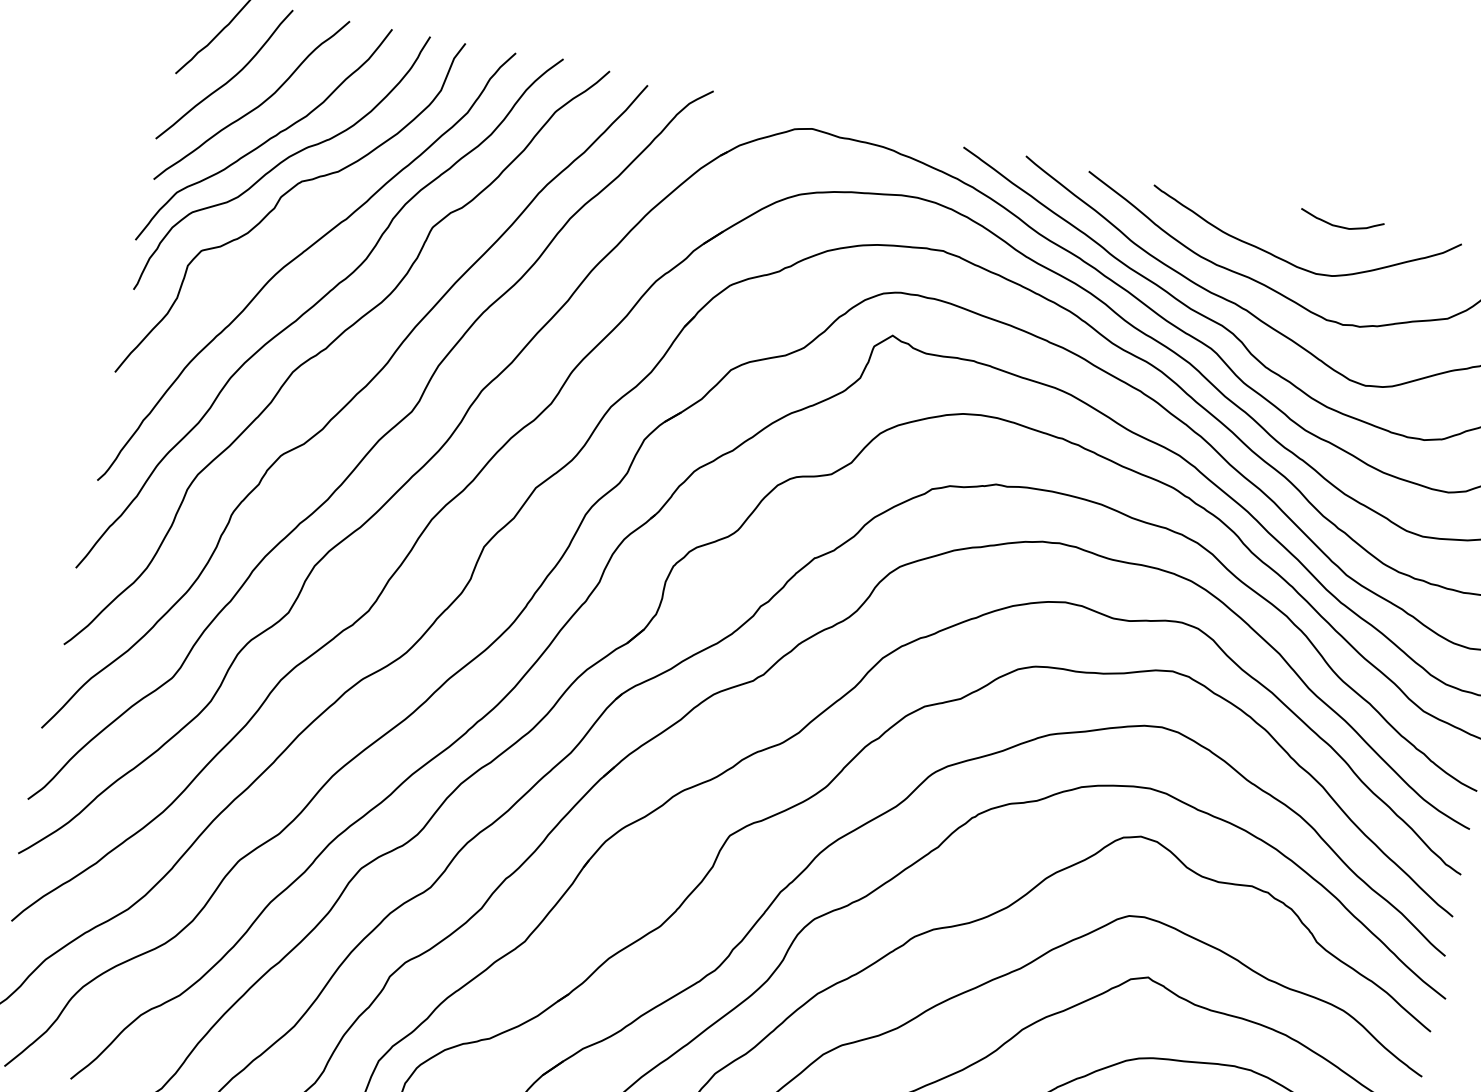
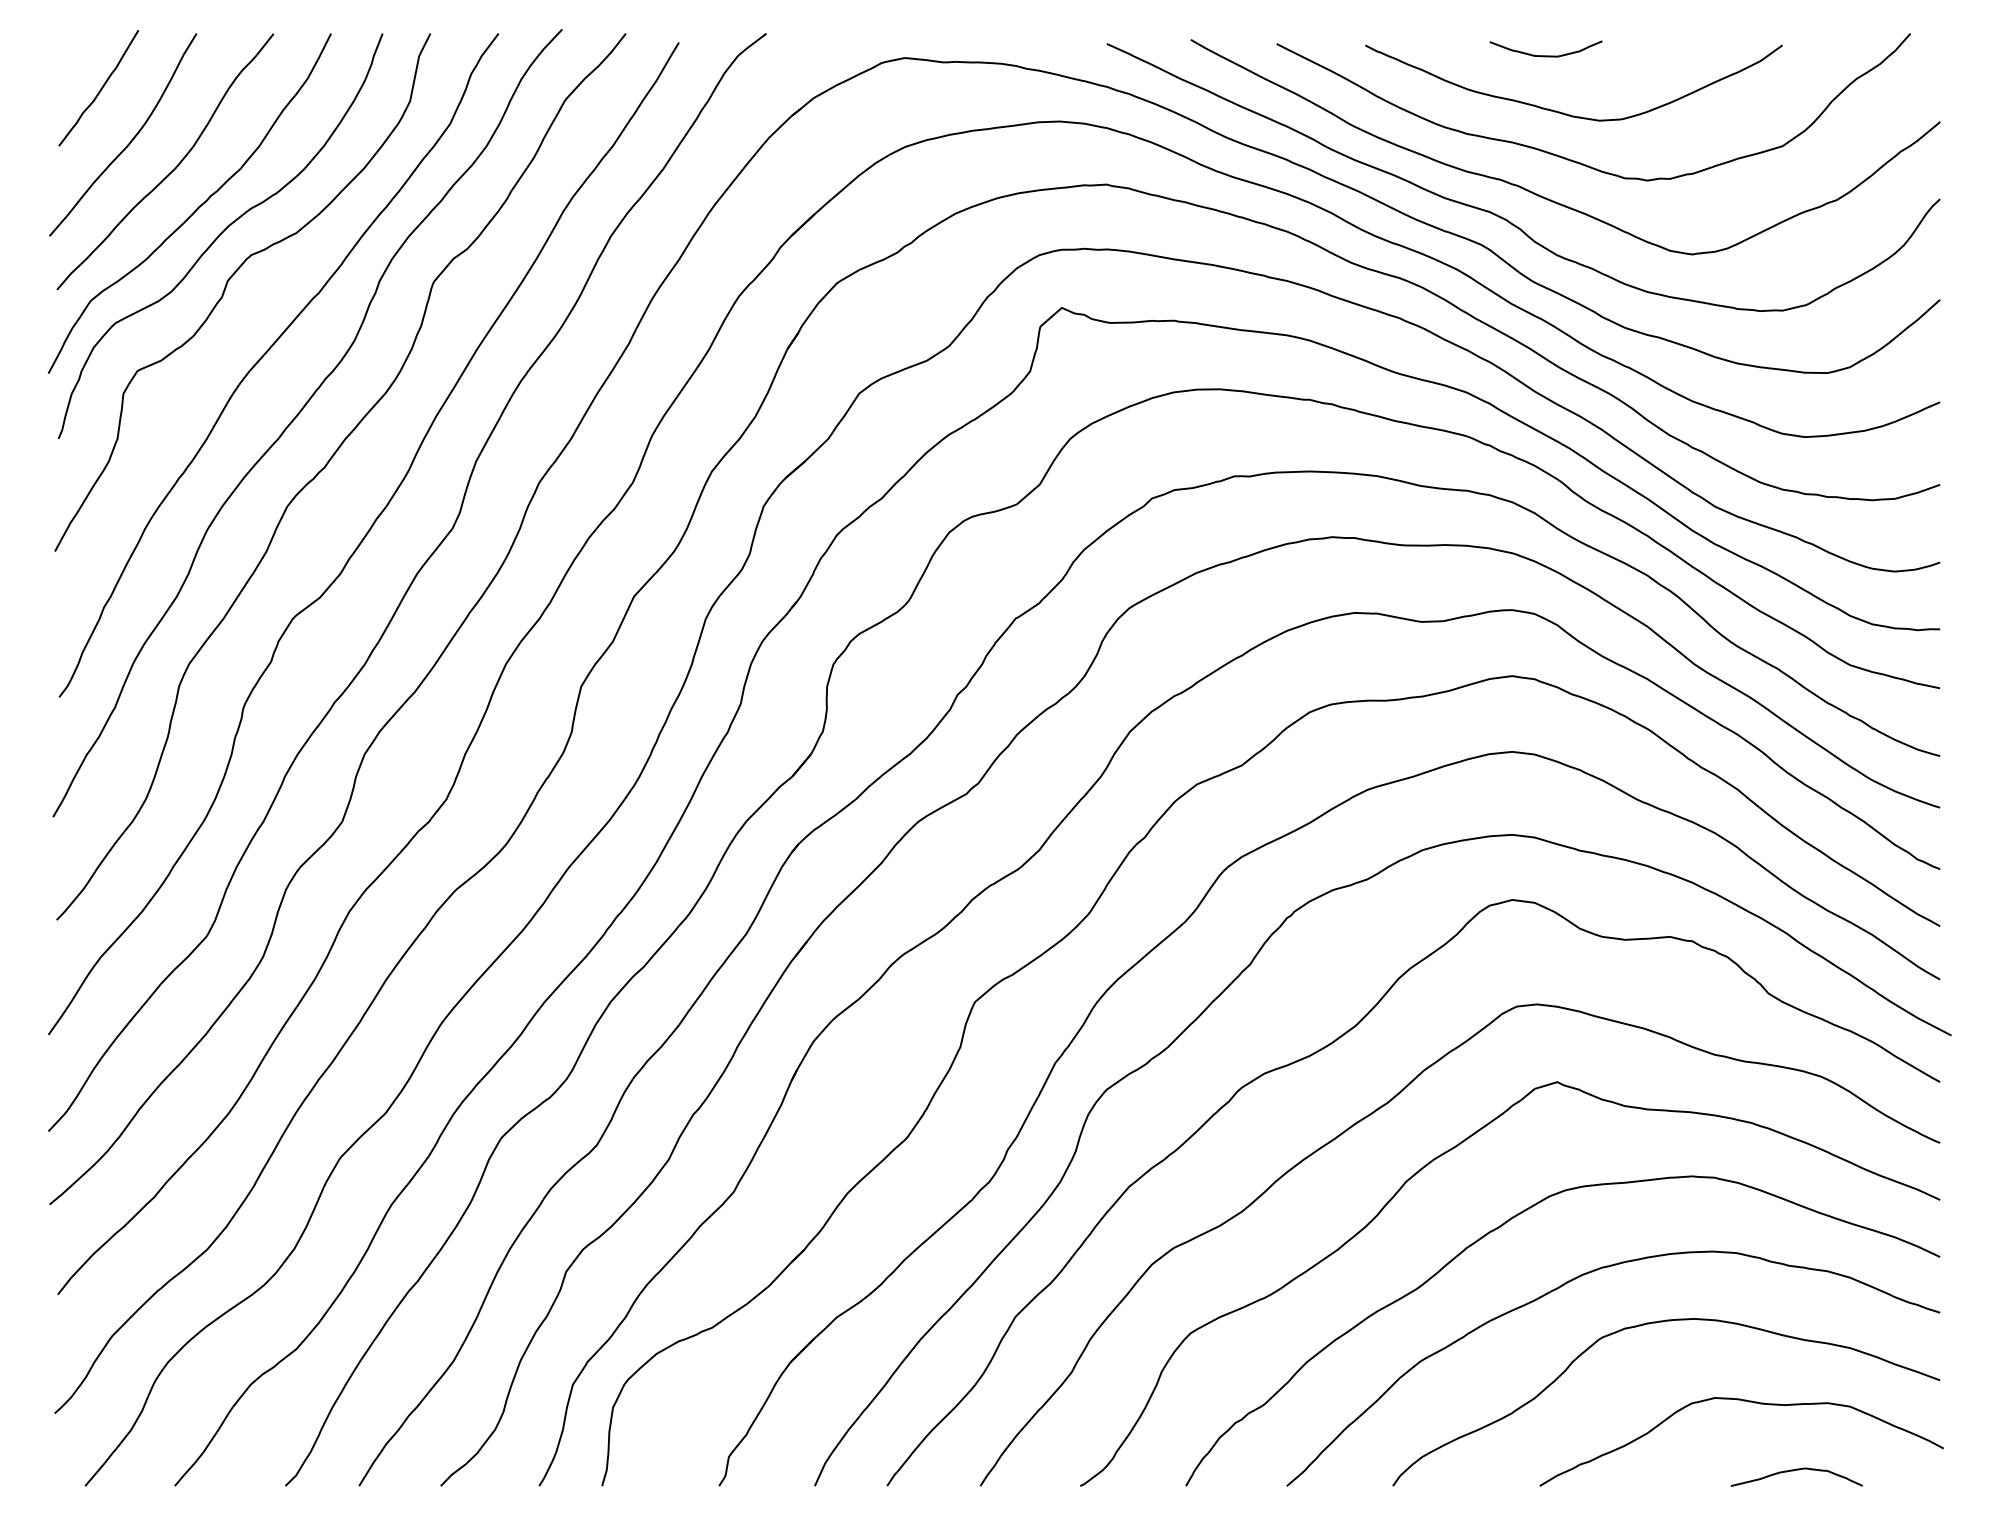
curve: (1340, 226) -> (1545, 55), moved

